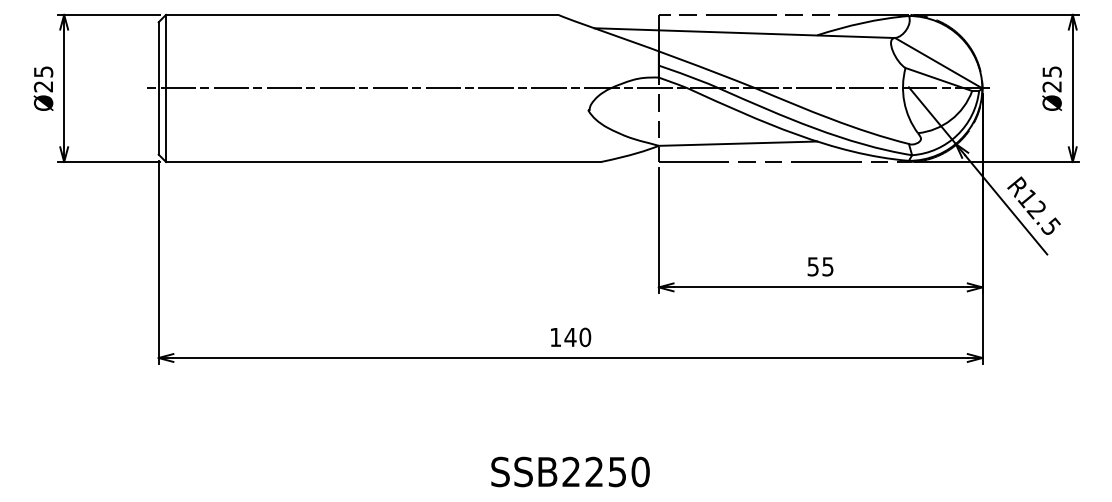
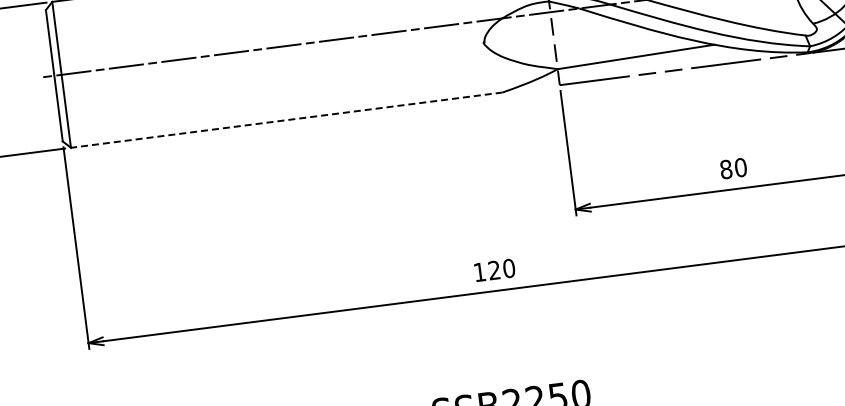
line: (383, 161) -> (286, 119), solid -> dashed
text: (820, 266) -> (733, 168), 55 -> 80
text: (570, 336) -> (494, 269), 140 -> 120

